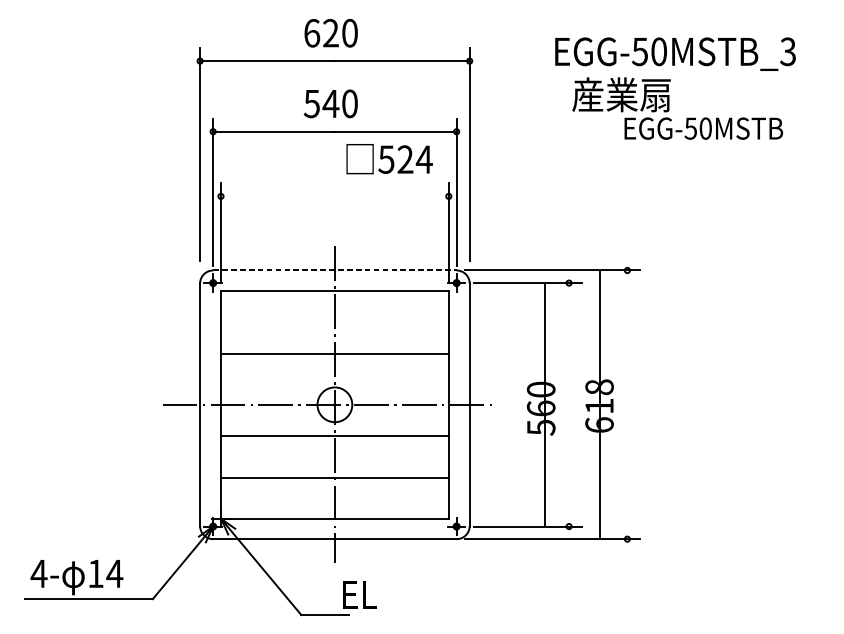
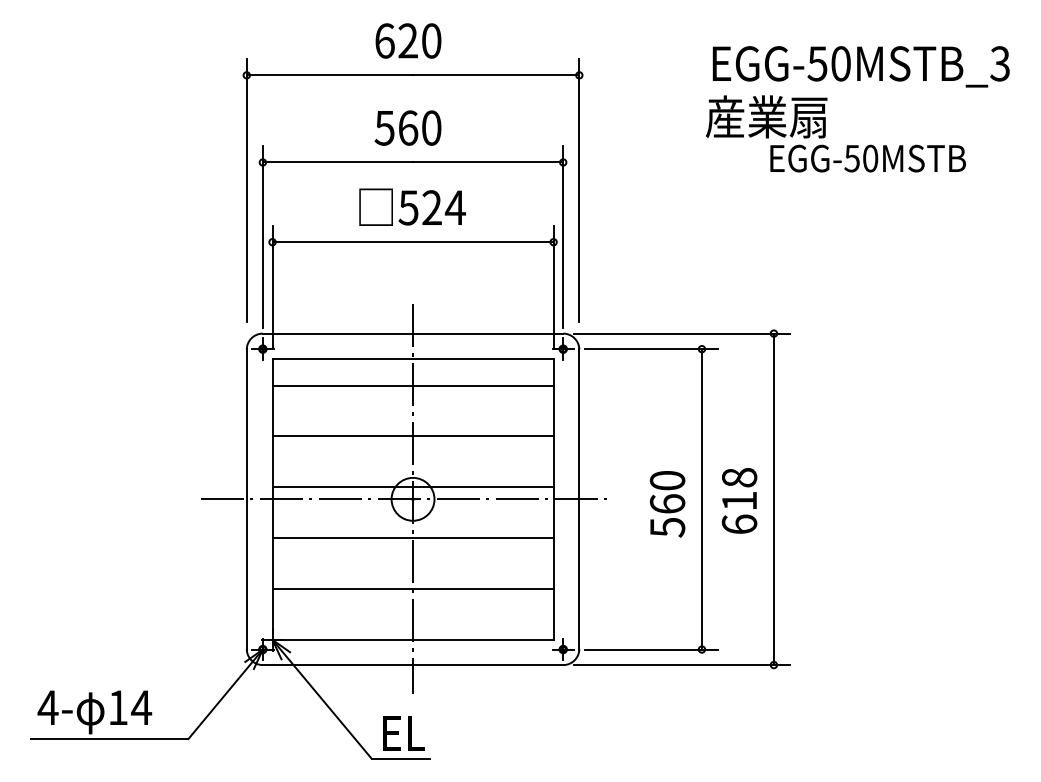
text: (674, 53) -> (860, 66), moved
text: (330, 103) -> (407, 127), 540 -> 560
text: (389, 158) -> (412, 206), moved
line: (334, 196) -> (412, 242), added
line: (335, 270) -> (413, 333), dashed -> solid
line: (334, 312) -> (412, 385), added
line: (334, 395) -> (412, 487), added
line: (544, 404) -> (701, 499), moved
line: (599, 404) -> (773, 499), moved
text: (359, 594) -> (403, 733), moved

